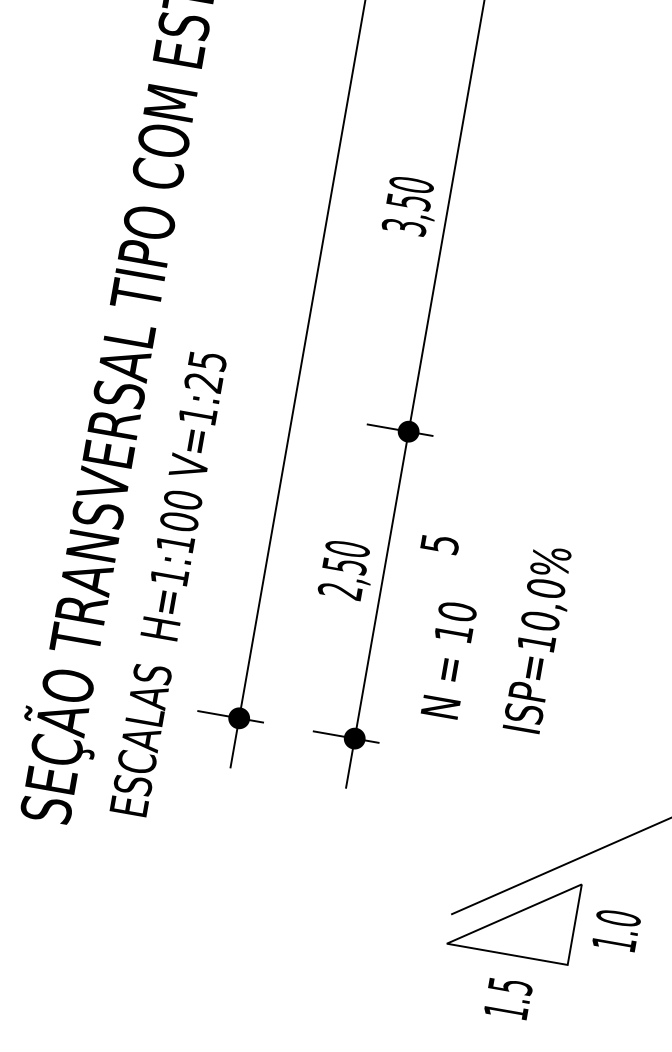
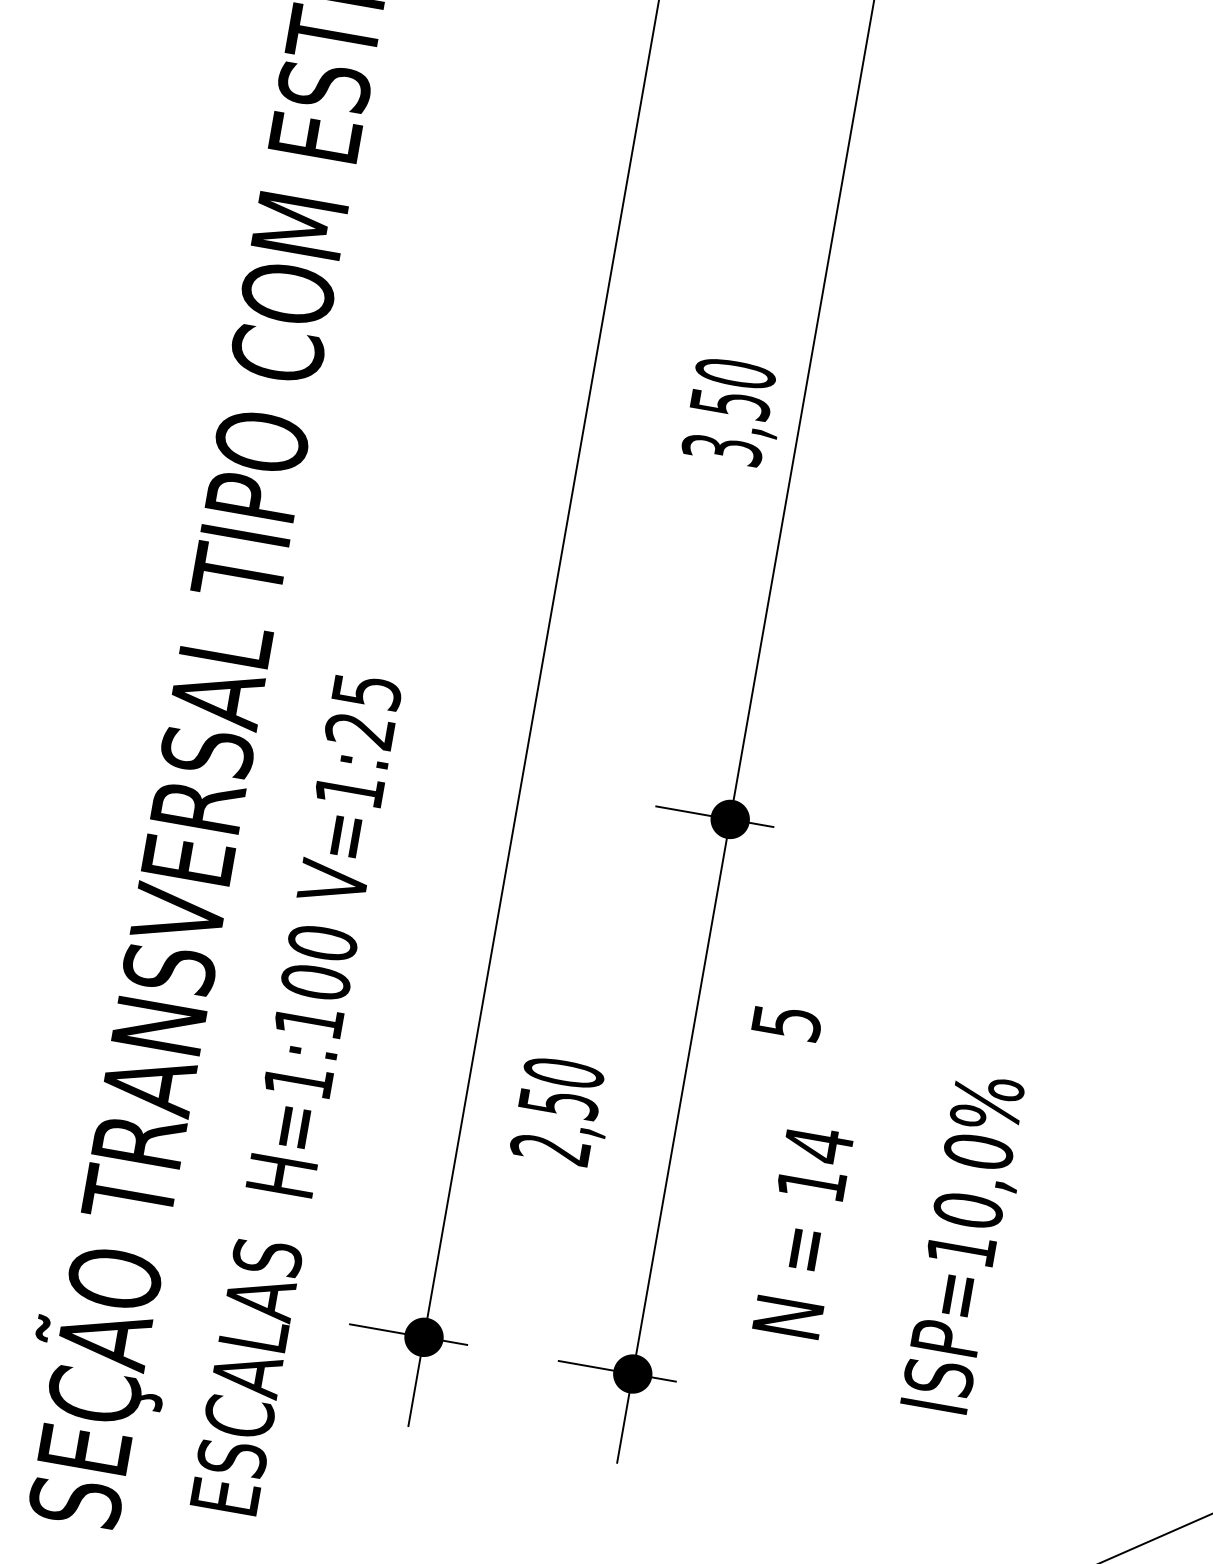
text: (343, 571) -> (556, 1113), moved
text: (457, 612) -> (818, 1146), 10 -> 14
text: (536, 641) -> (961, 1247), moved

